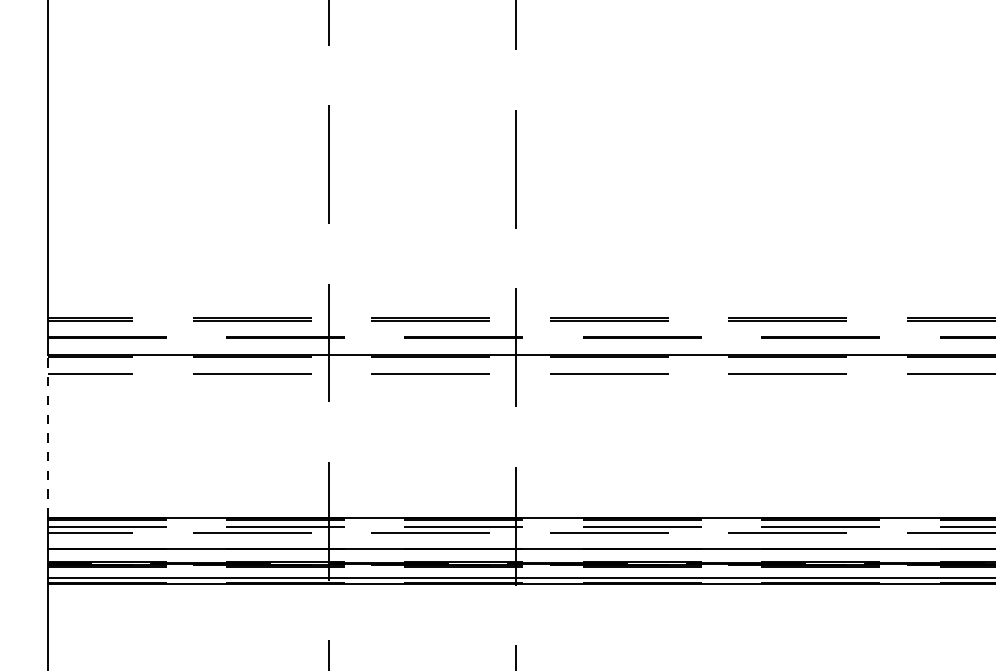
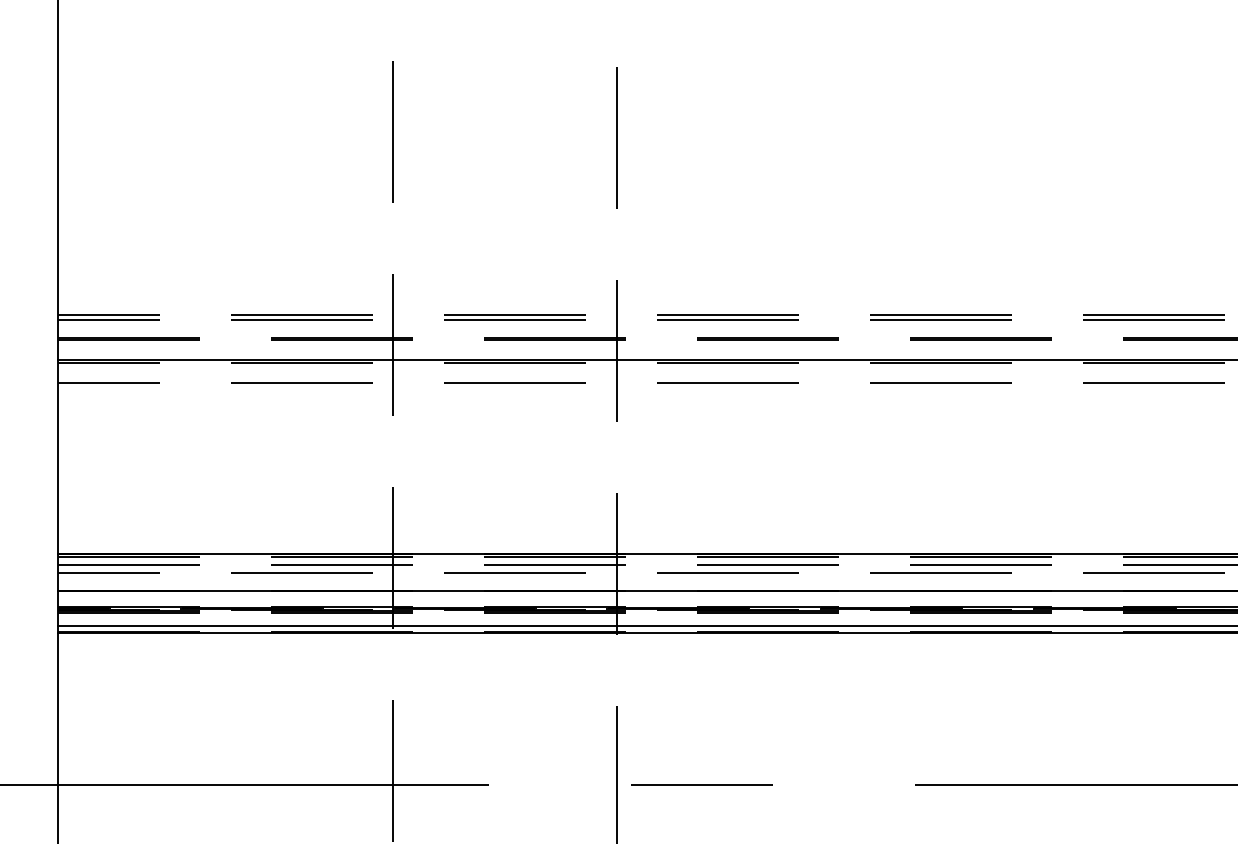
line: (47, 436) -> (57, 456), dashed -> solid

